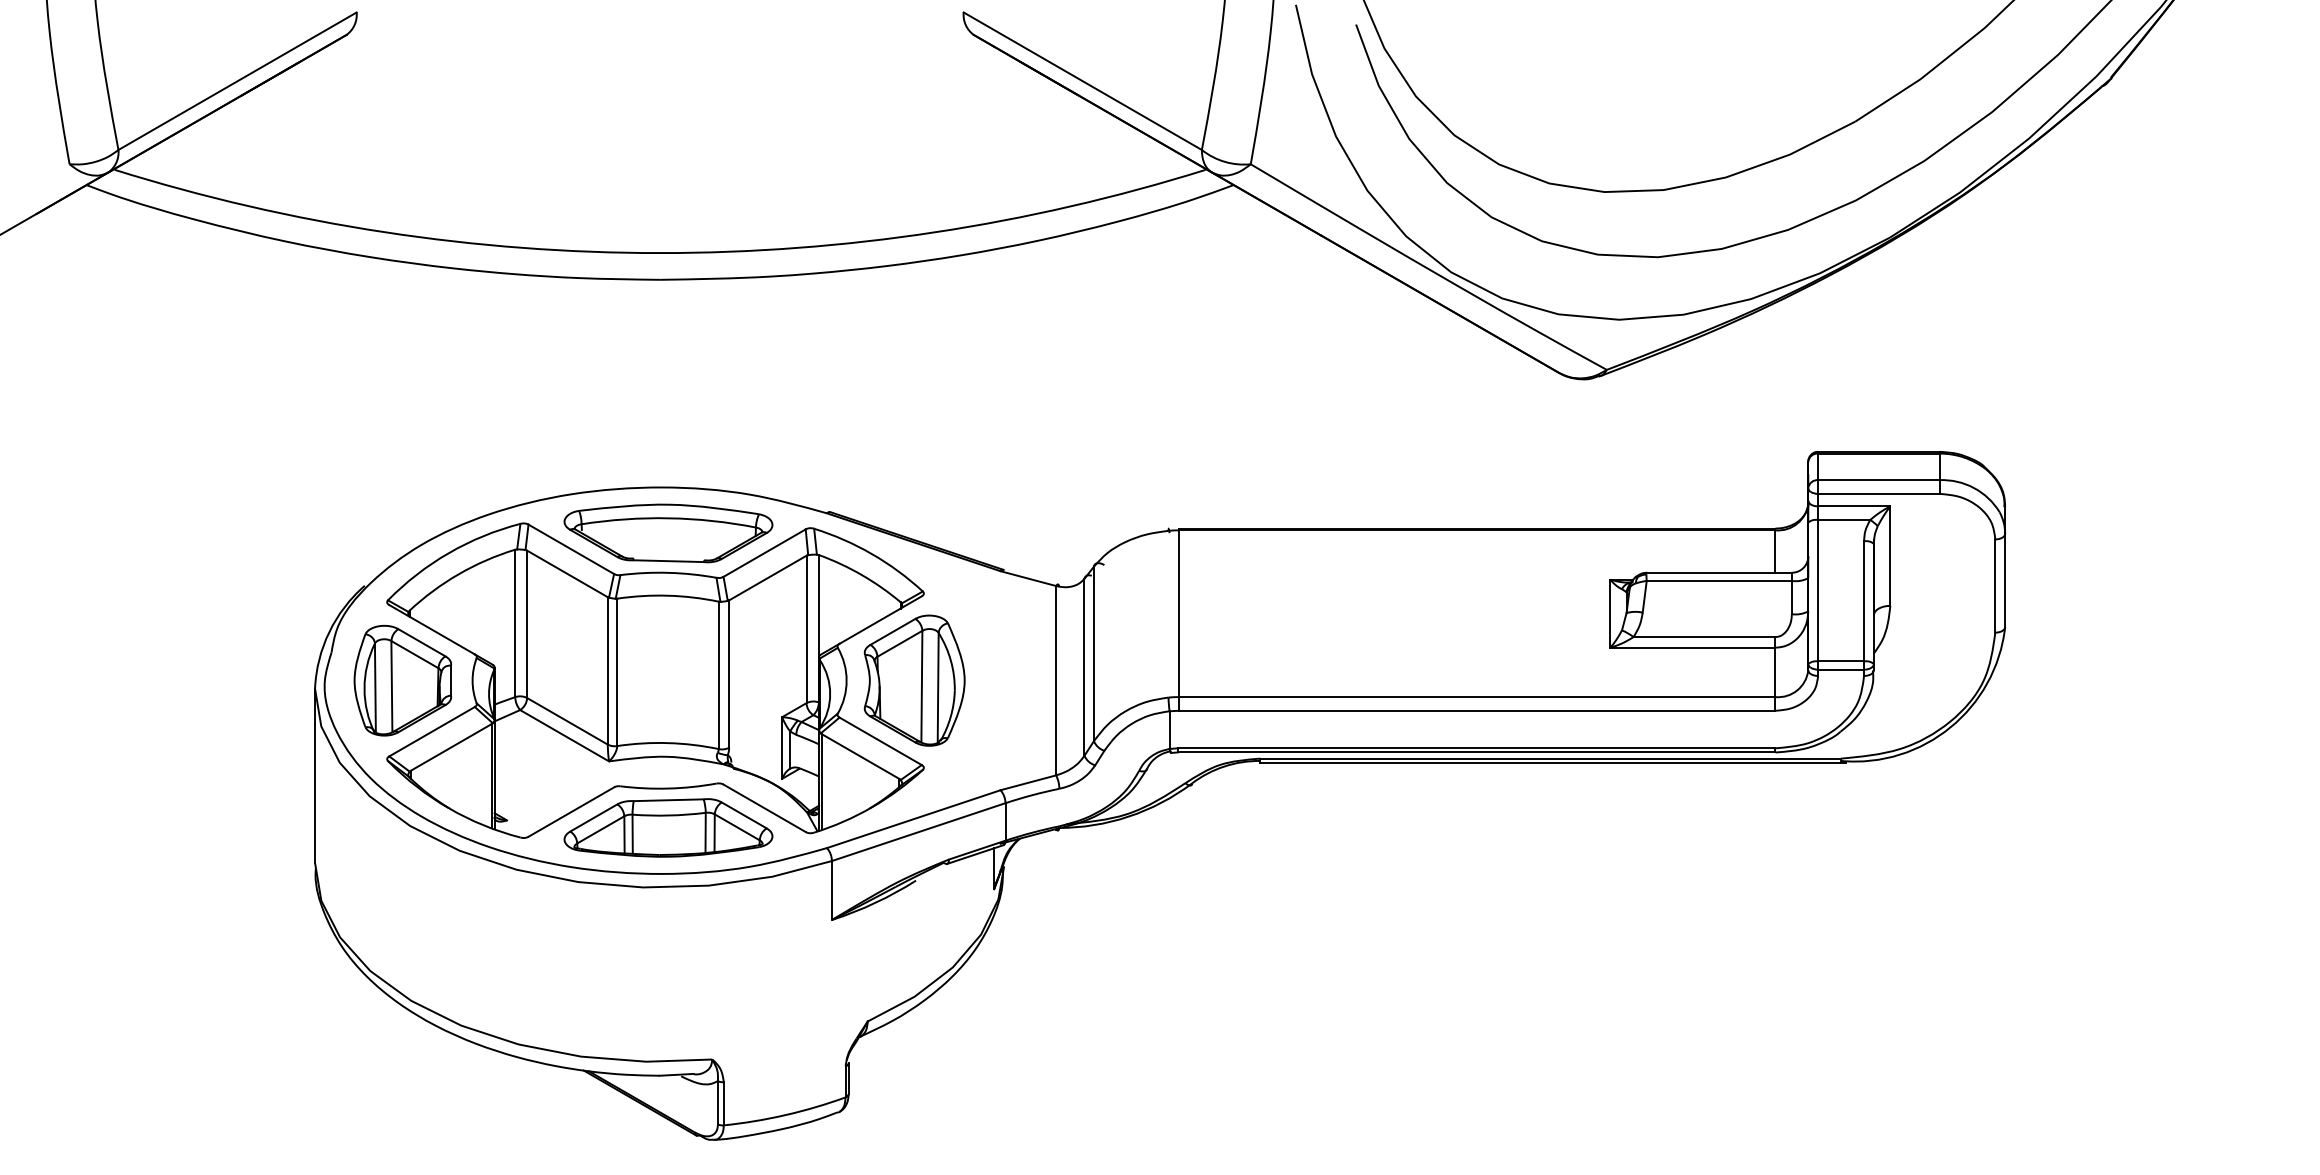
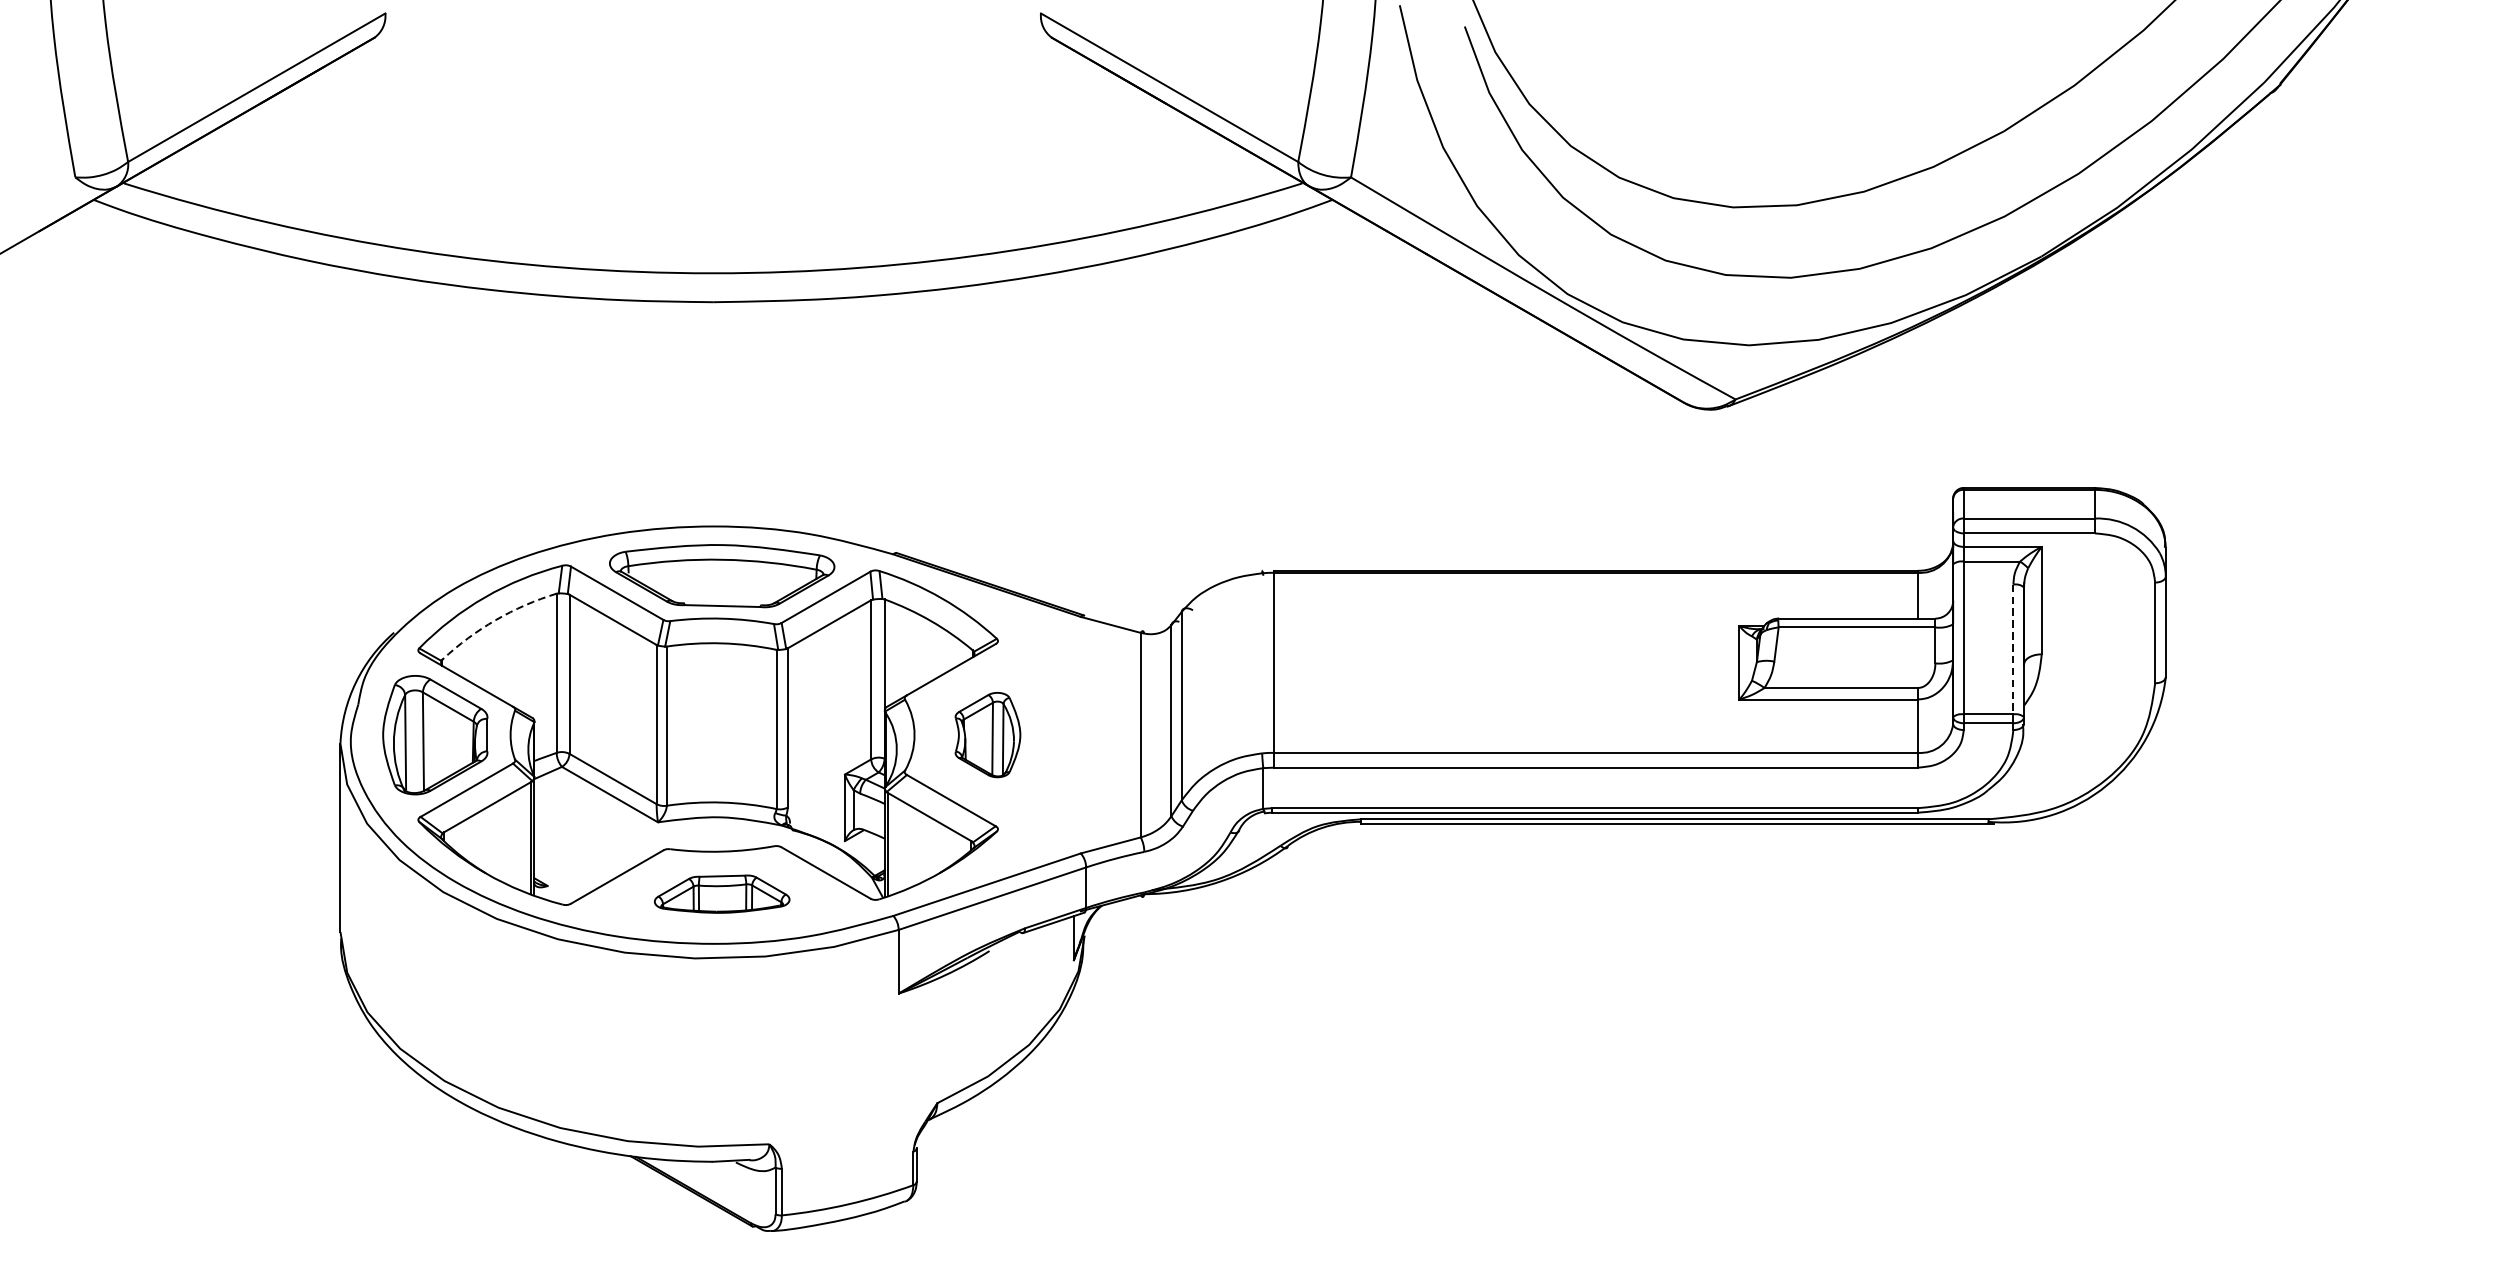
arc: (458, 574) -> (495, 620), solid -> dashed
line: (1864, 601) -> (2013, 649), solid -> dashed
part: (914, 680) -> (987, 734), size x0.6
part: (668, 827) -> (722, 893), size x0.6

